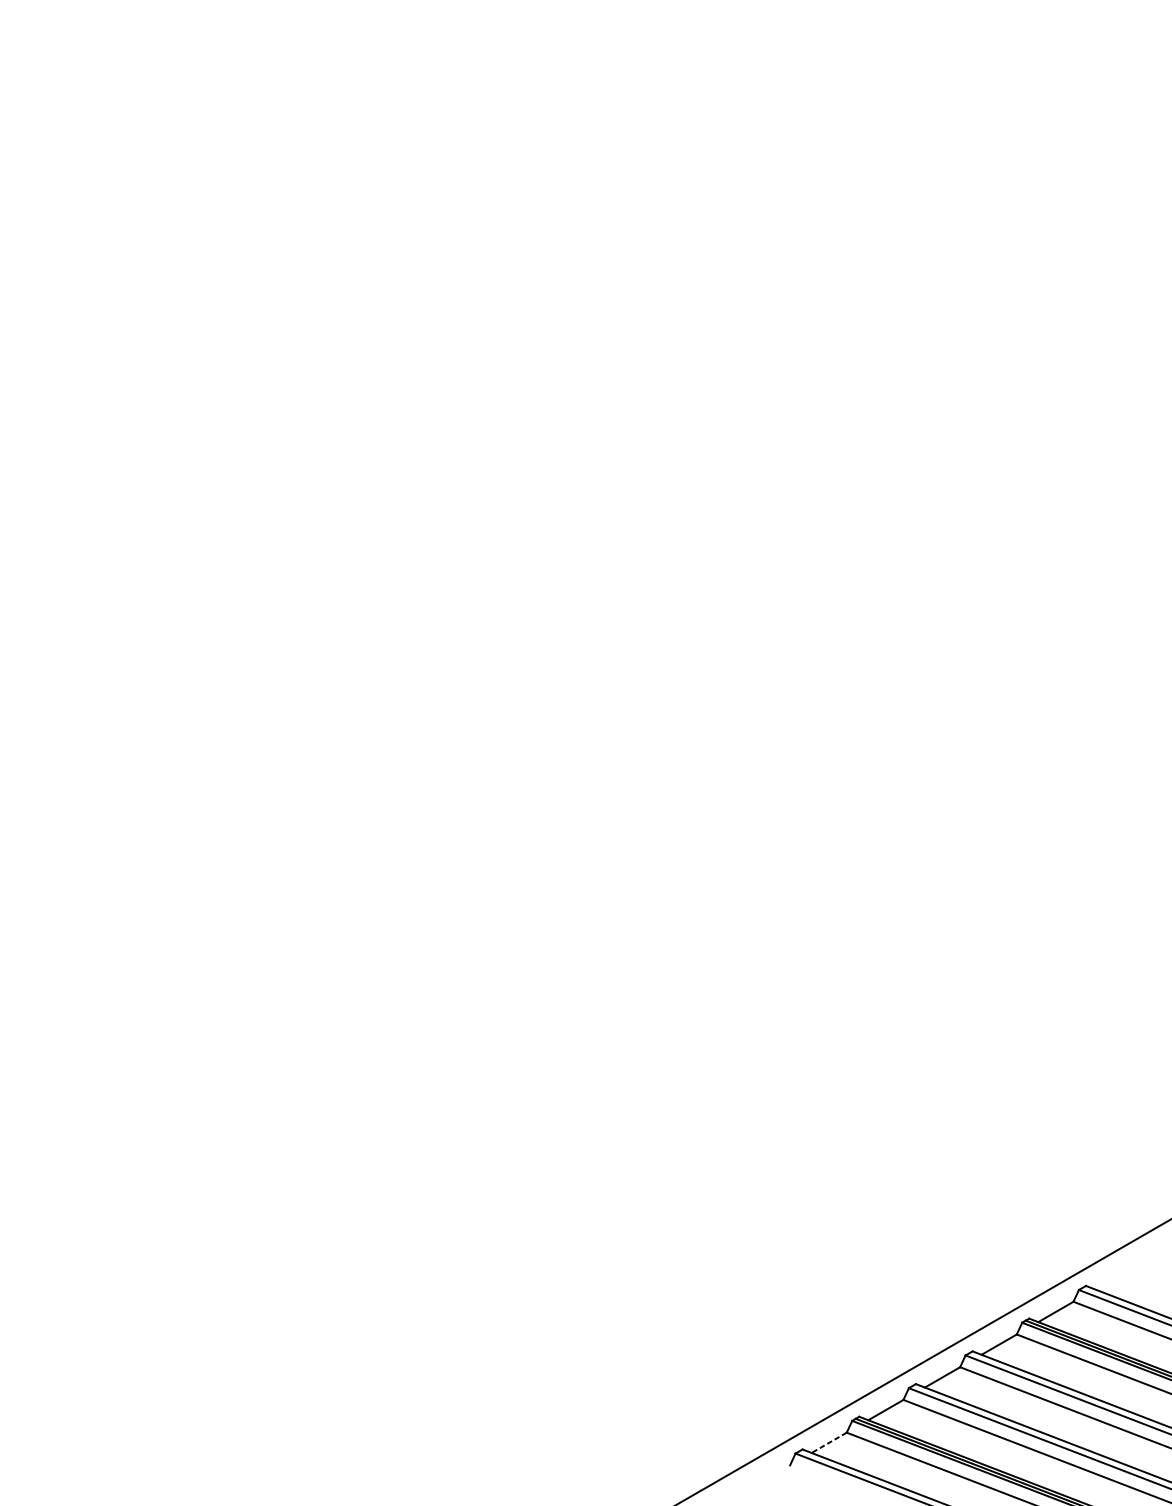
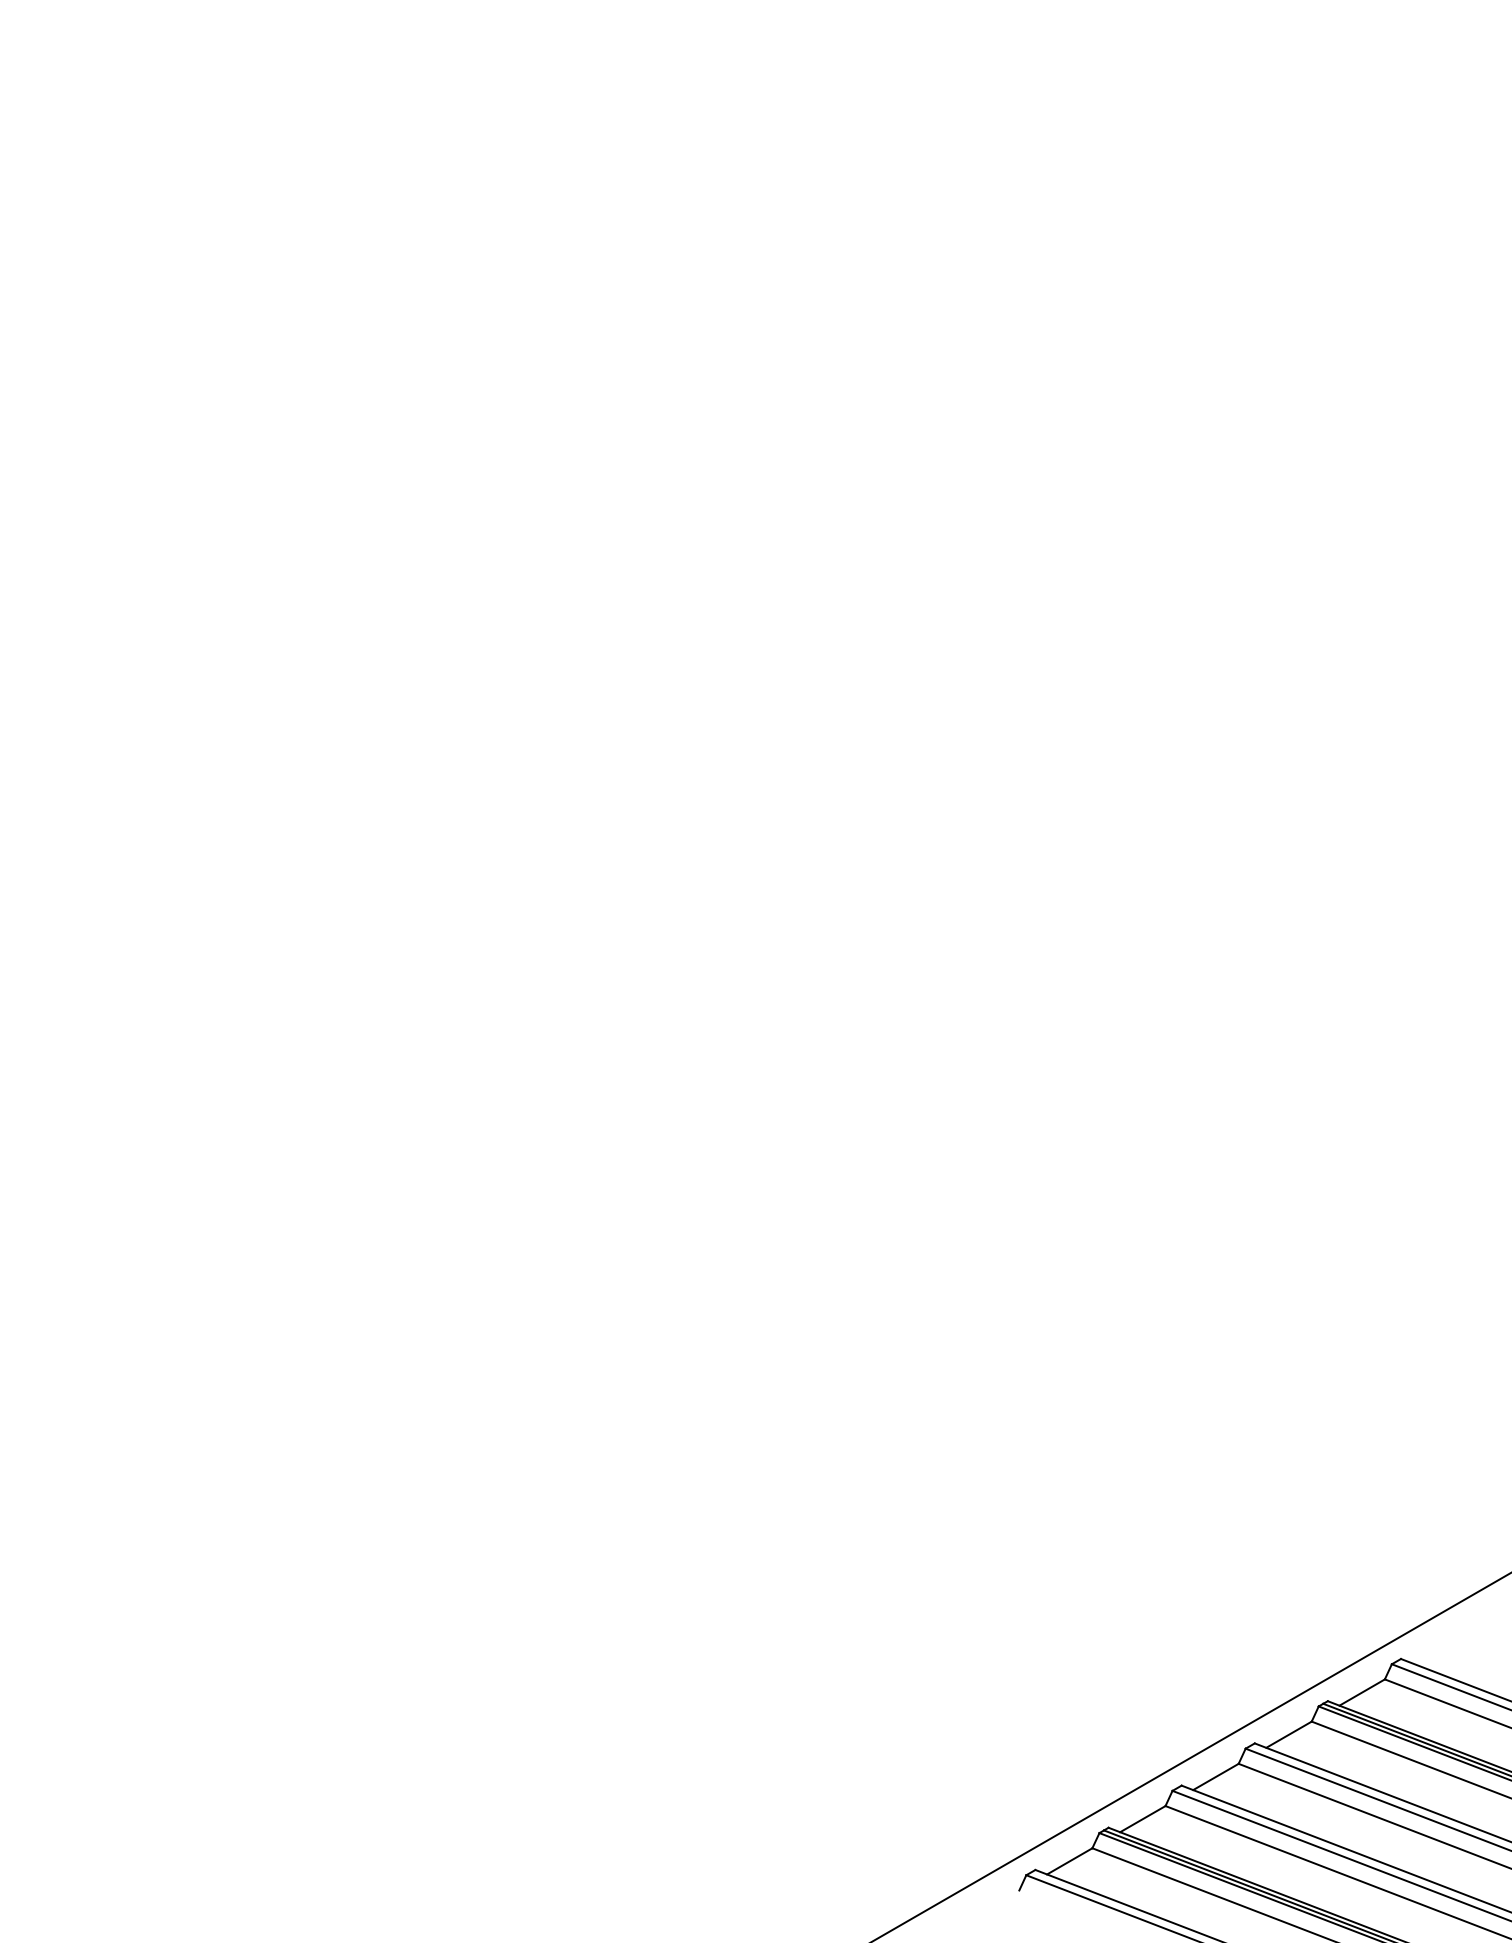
line: (829, 1442) -> (1069, 1861), dashed -> solid

